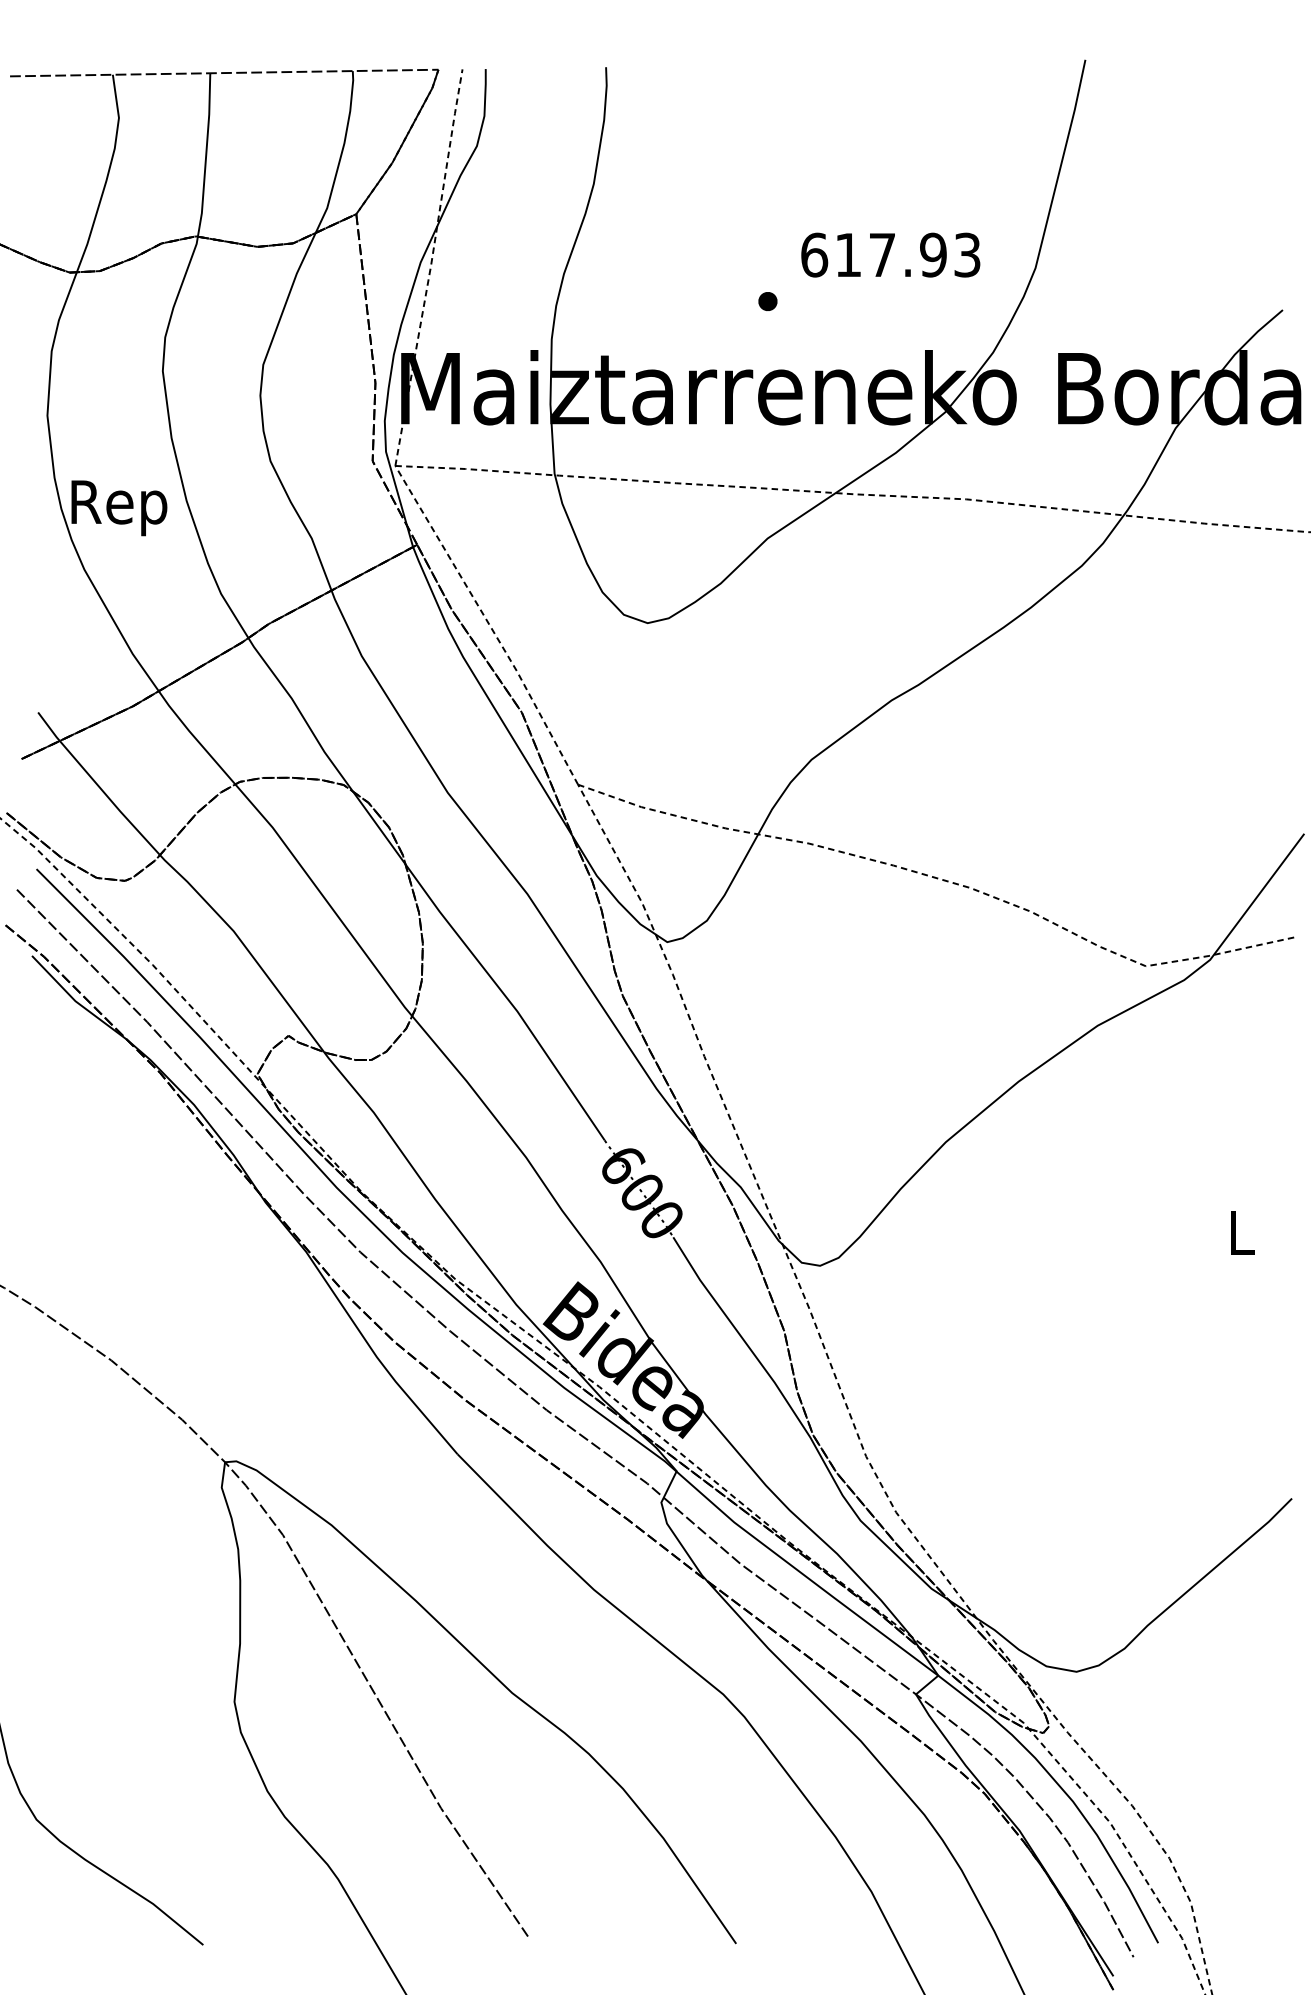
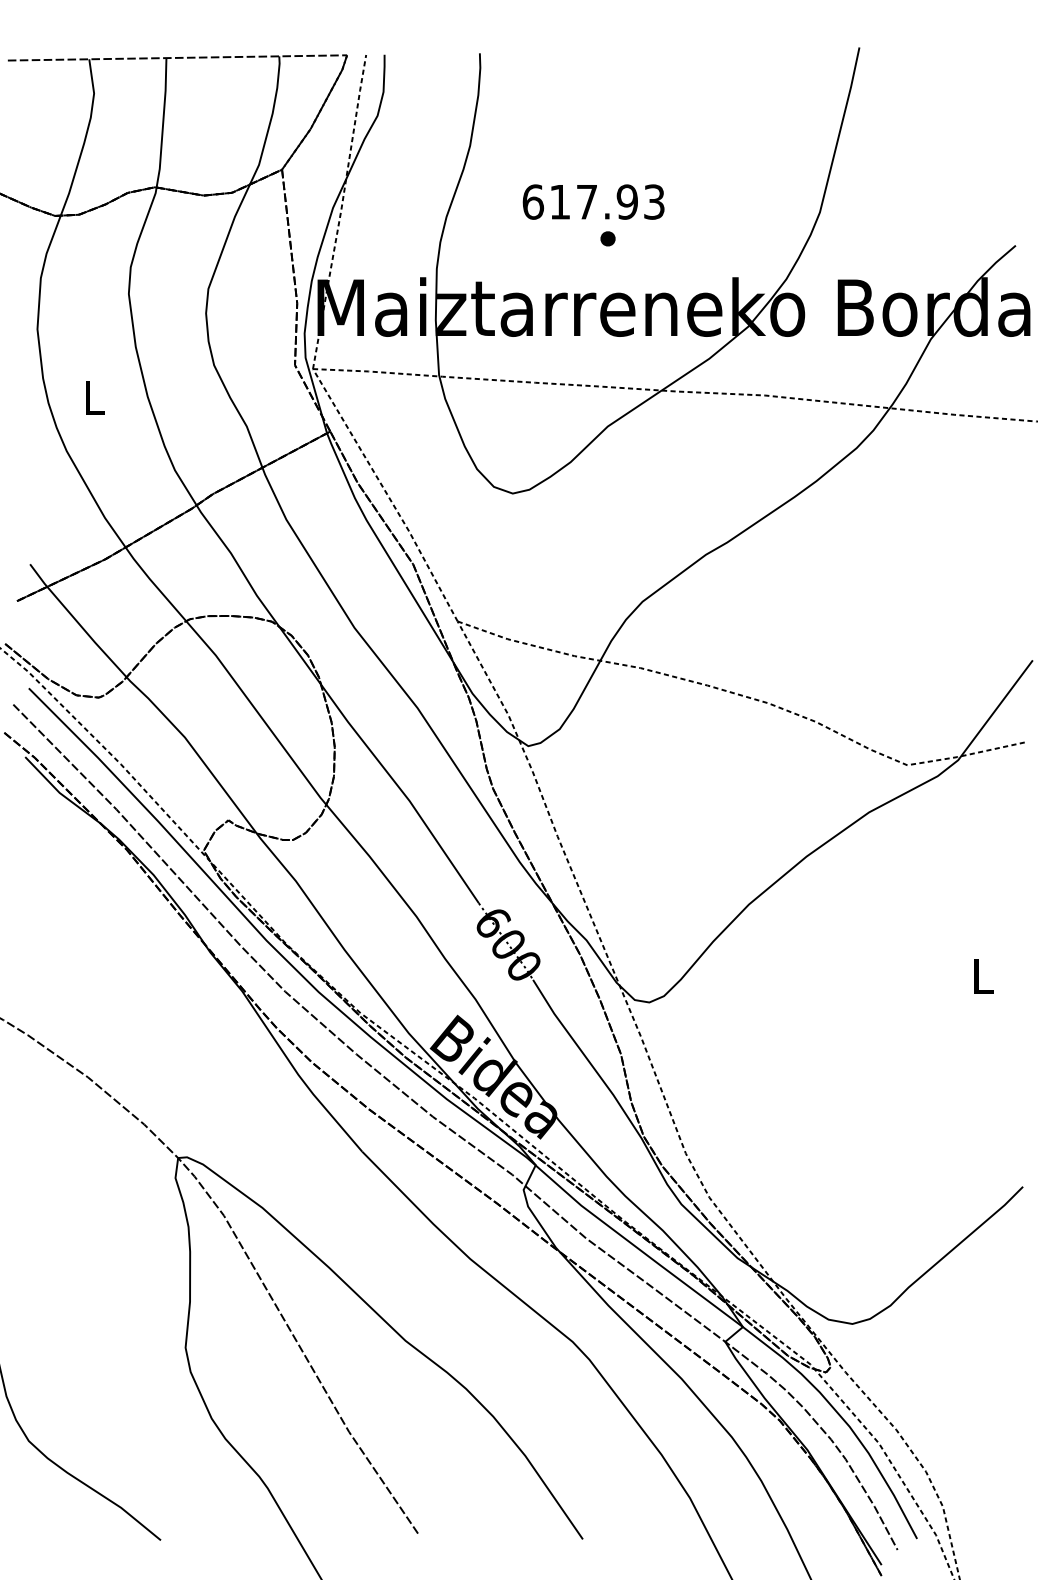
text: (890, 254) -> (593, 201), moved
text: (119, 508) -> (94, 402), Rep -> L

